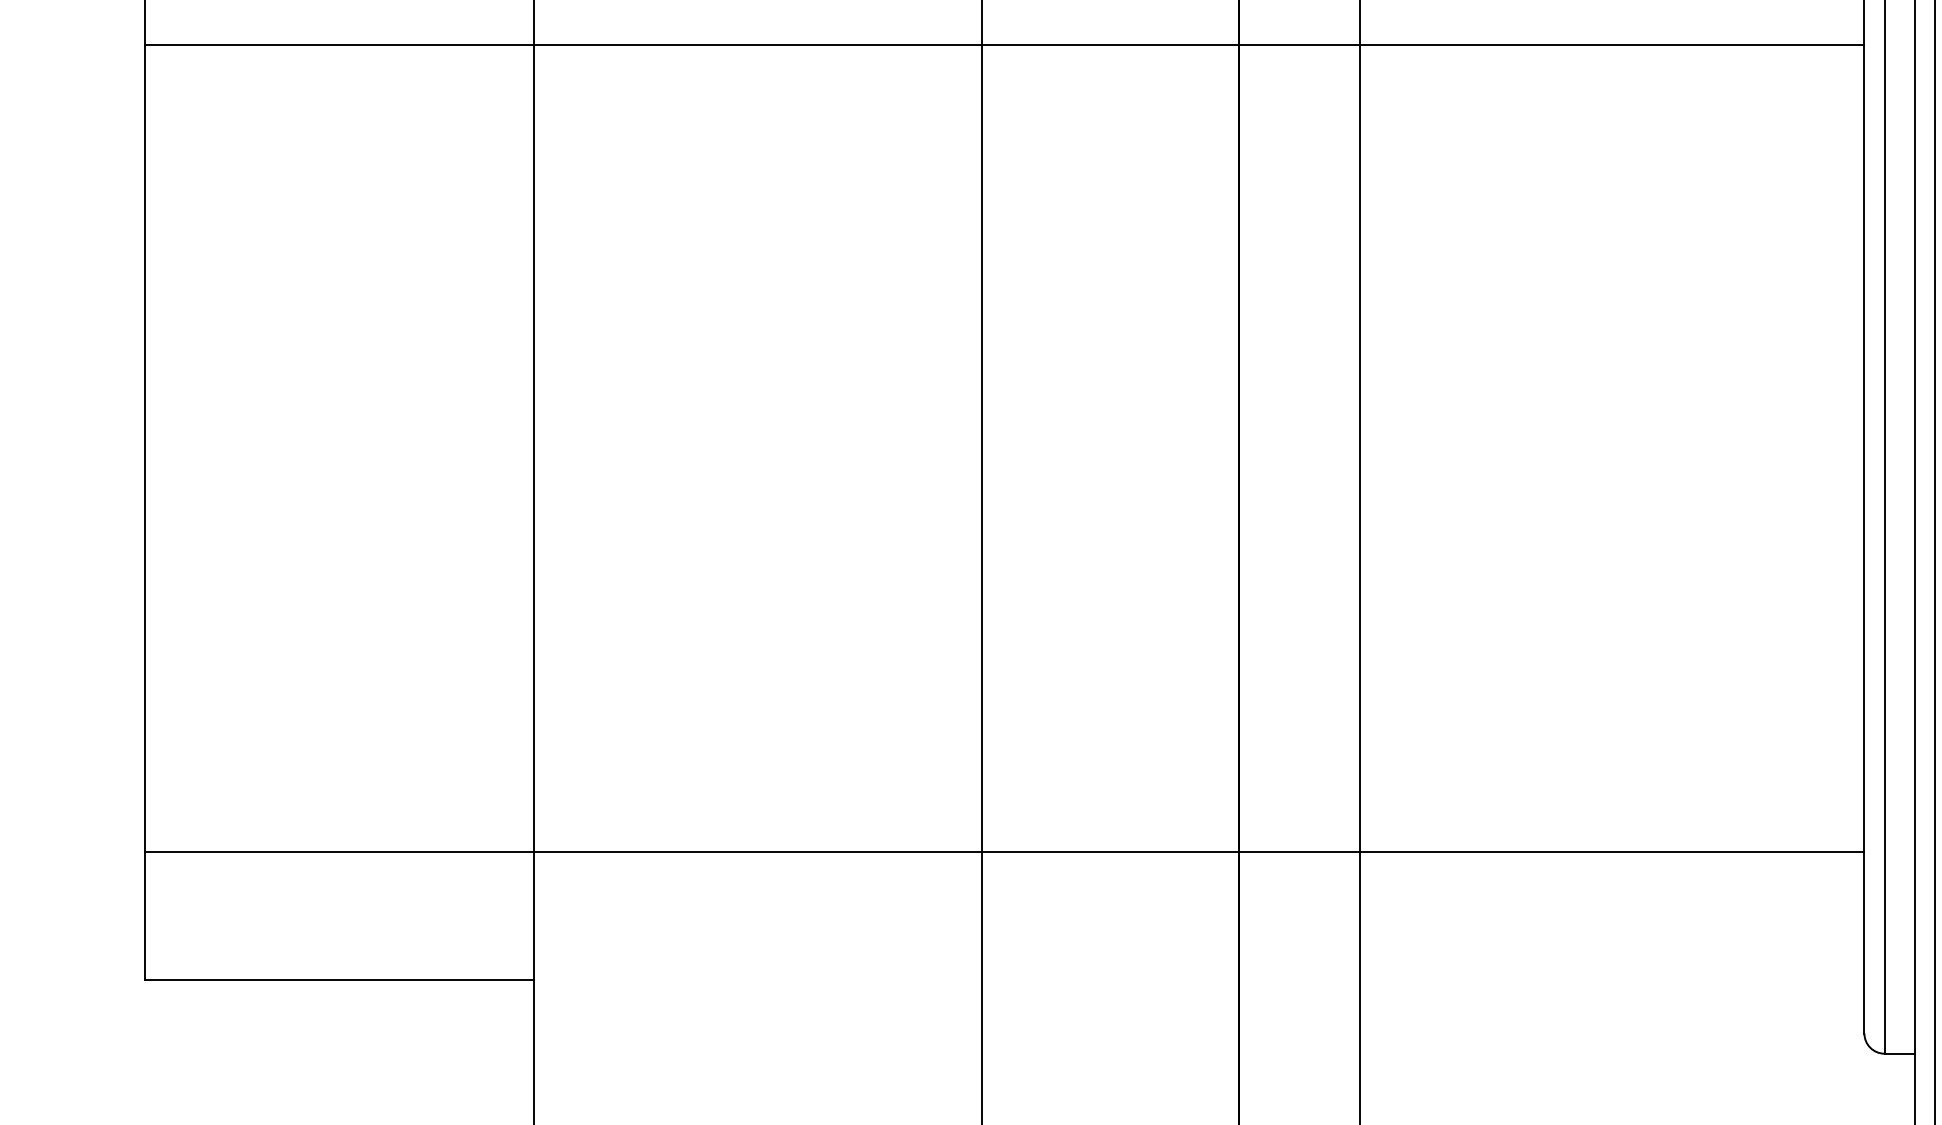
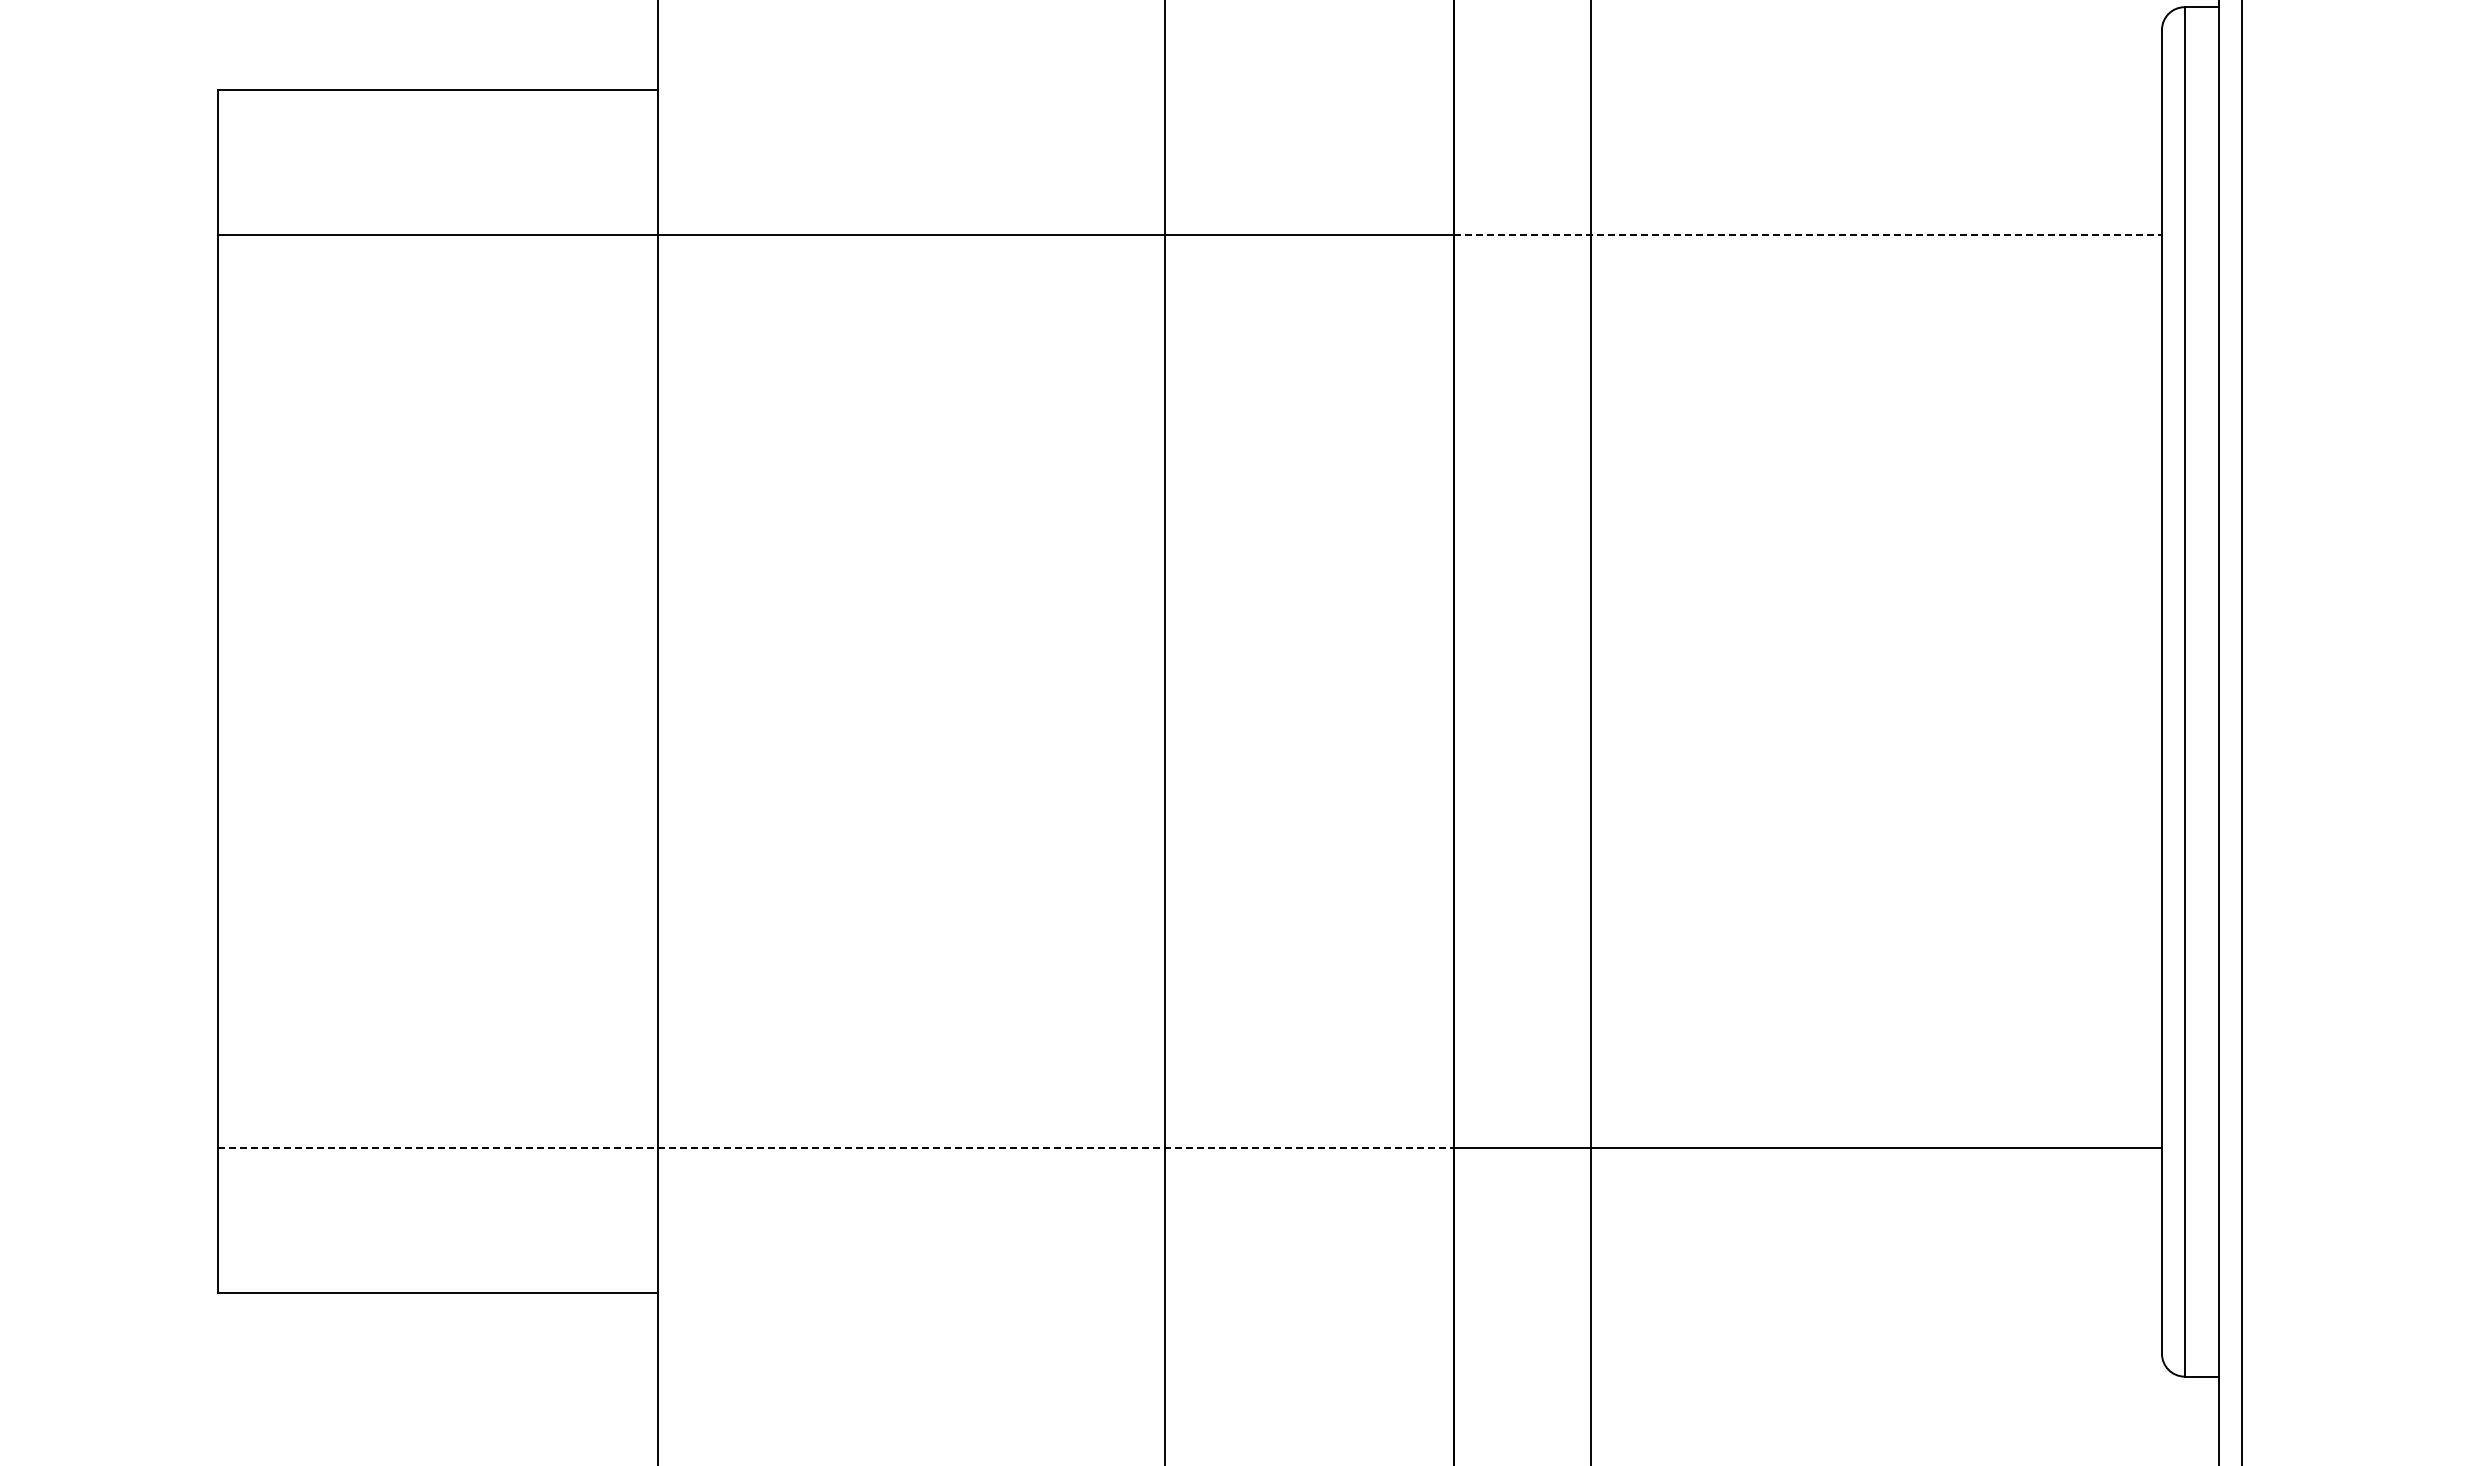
line: (1551, 44) -> (1808, 235), solid -> dashed
line: (692, 851) -> (836, 1148), solid -> dashed

